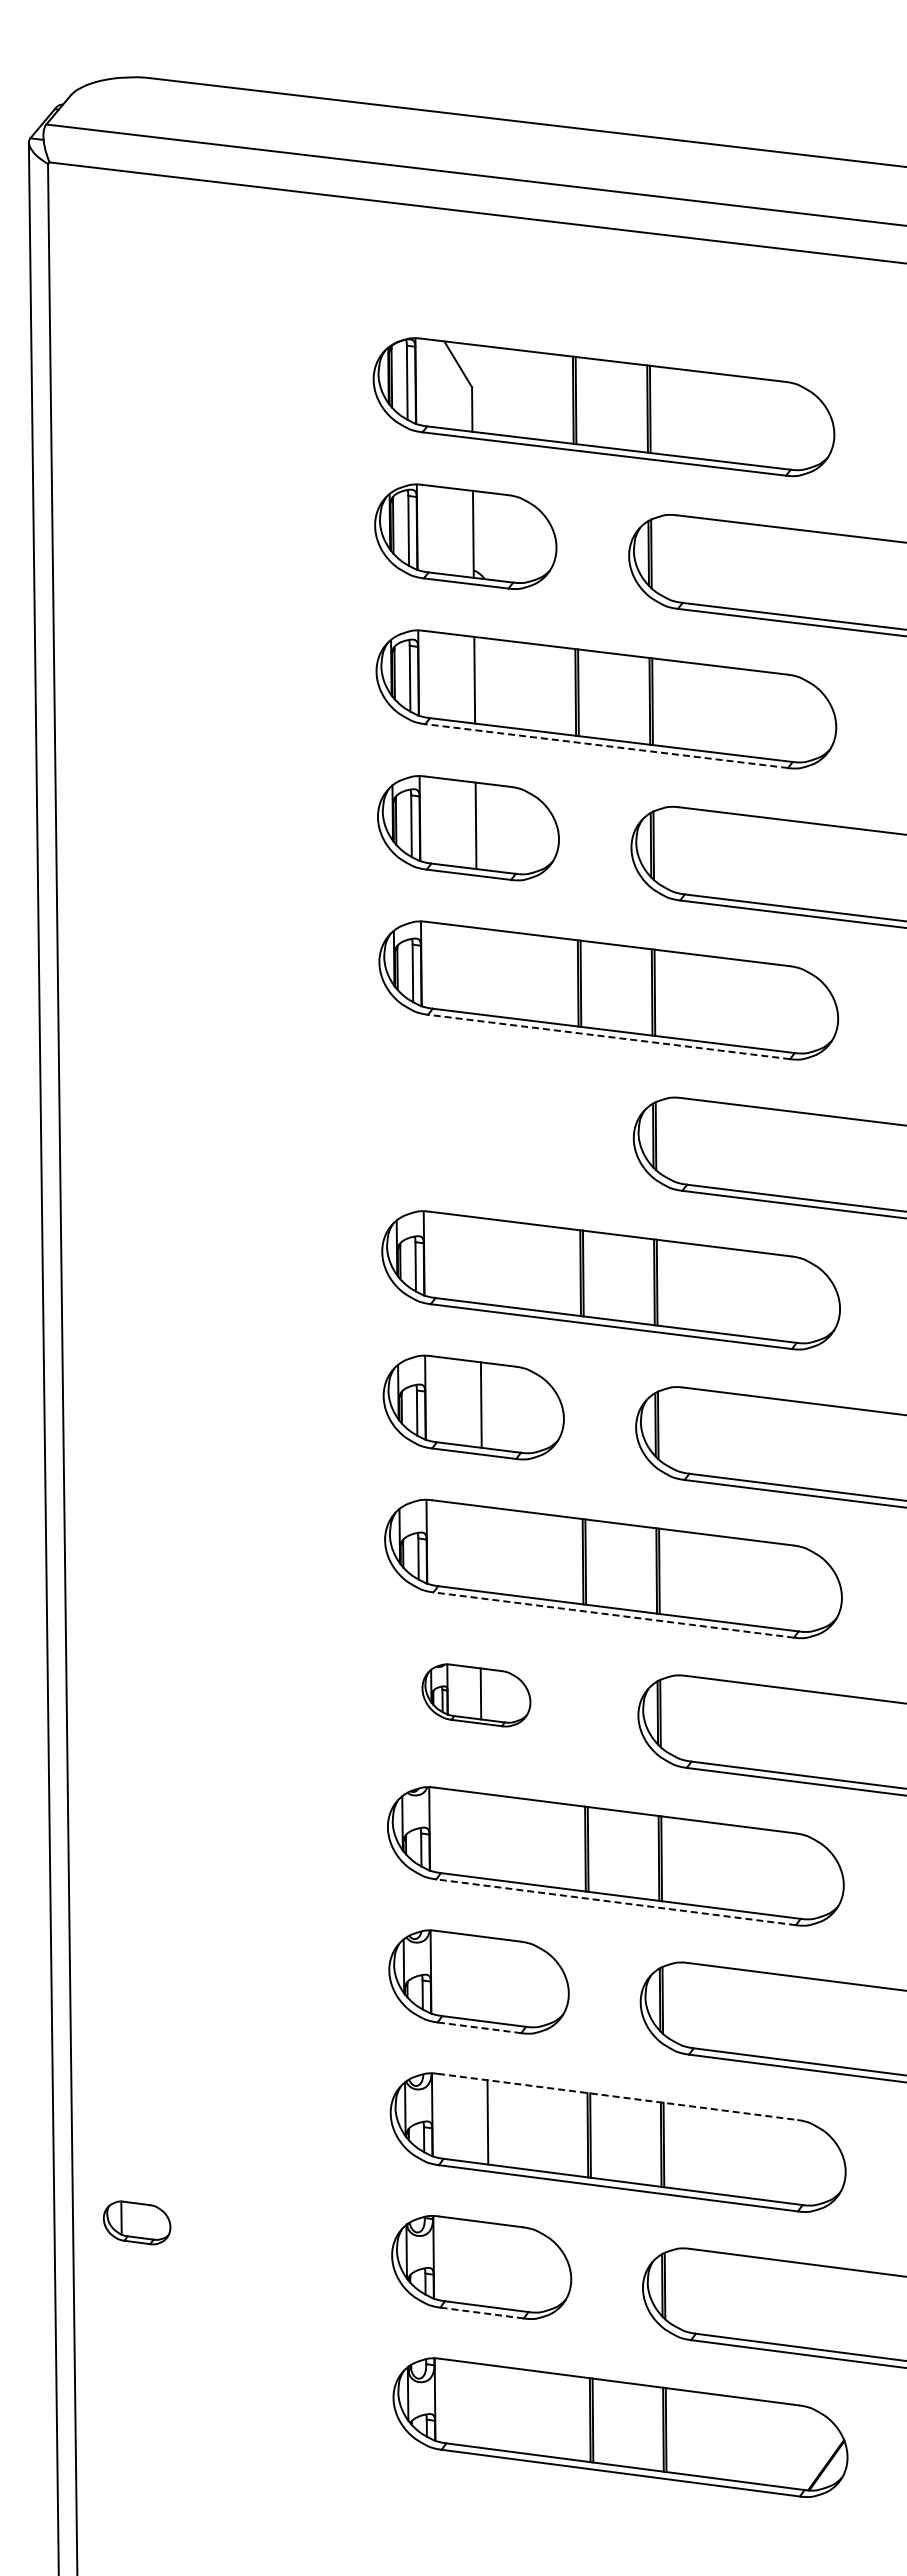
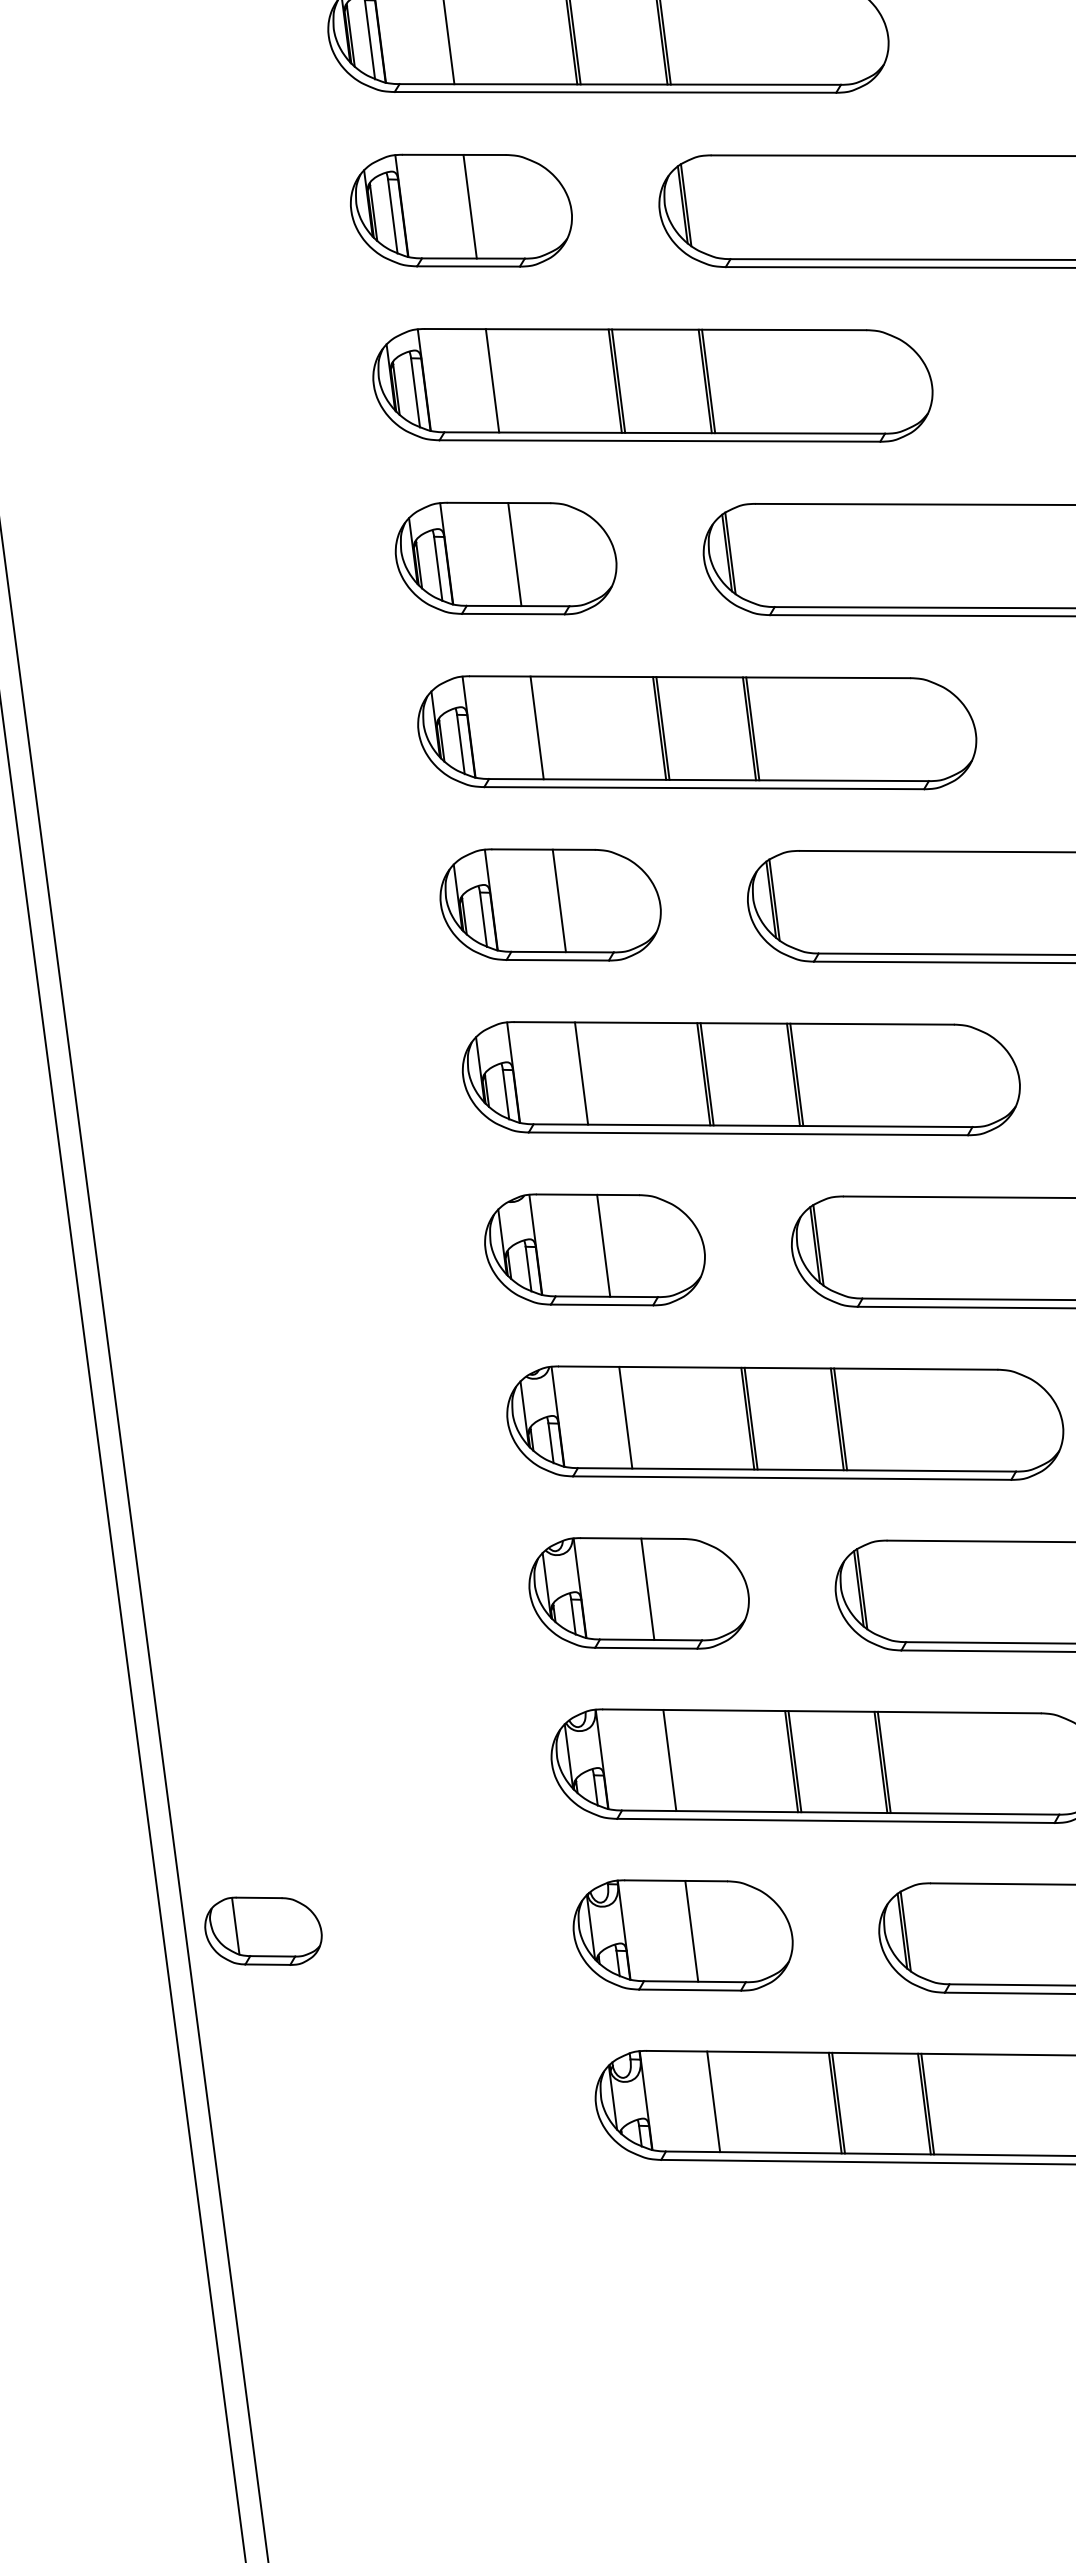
line: (606, 746) -> (615, 92), dashed -> solid
line: (476, 971) -> (491, 381), added
line: (608, 1036) -> (659, 440), dashed -> solid
part: (471, 1118) -> (506, 558), added
line: (479, 1260) -> (536, 727), added
line: (482, 1548) -> (581, 1072), added
line: (613, 1615) -> (748, 1134), dashed -> solid
part: (476, 1695) -> (595, 1249), size x1.67
line: (484, 1835) -> (624, 1416), added
line: (615, 1902) -> (791, 1478), dashed -> solid
line: (486, 1979) -> (647, 1589), added
line: (478, 2027) -> (645, 1648), dashed -> solid
line: (618, 2096) -> (822, 1710), dashed -> solid
part: (136, 2222) -> (262, 1930), size x1.43
line: (488, 2264) -> (690, 1930), added
line: (481, 2313) -> (689, 1990), dashed -> solid
line: (490, 2407) -> (713, 2102), added

